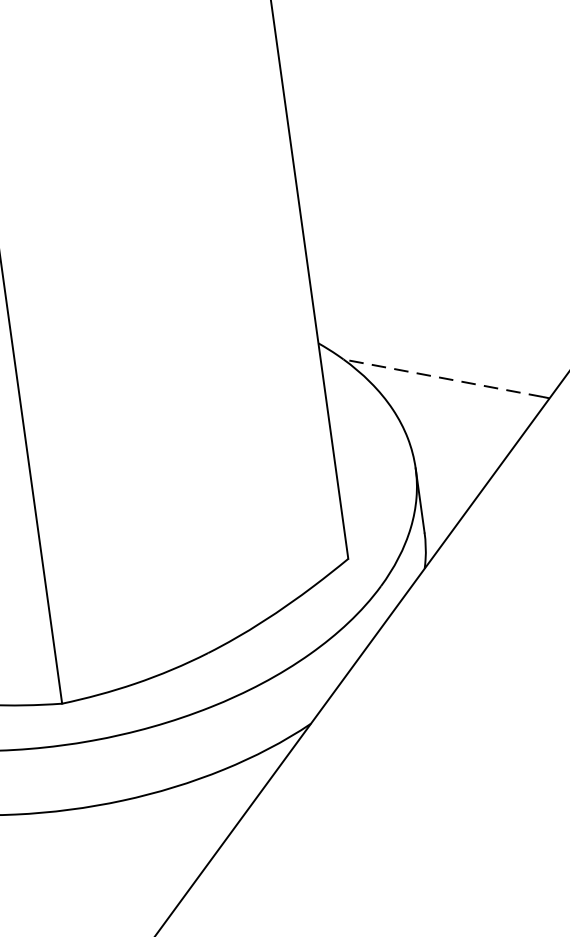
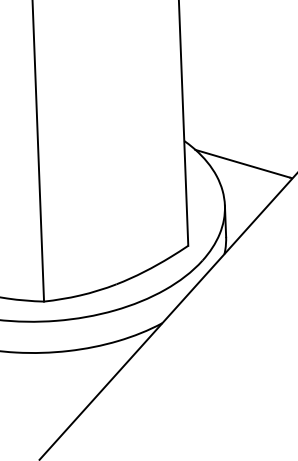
line: (443, 377) -> (242, 163), dashed -> solid

